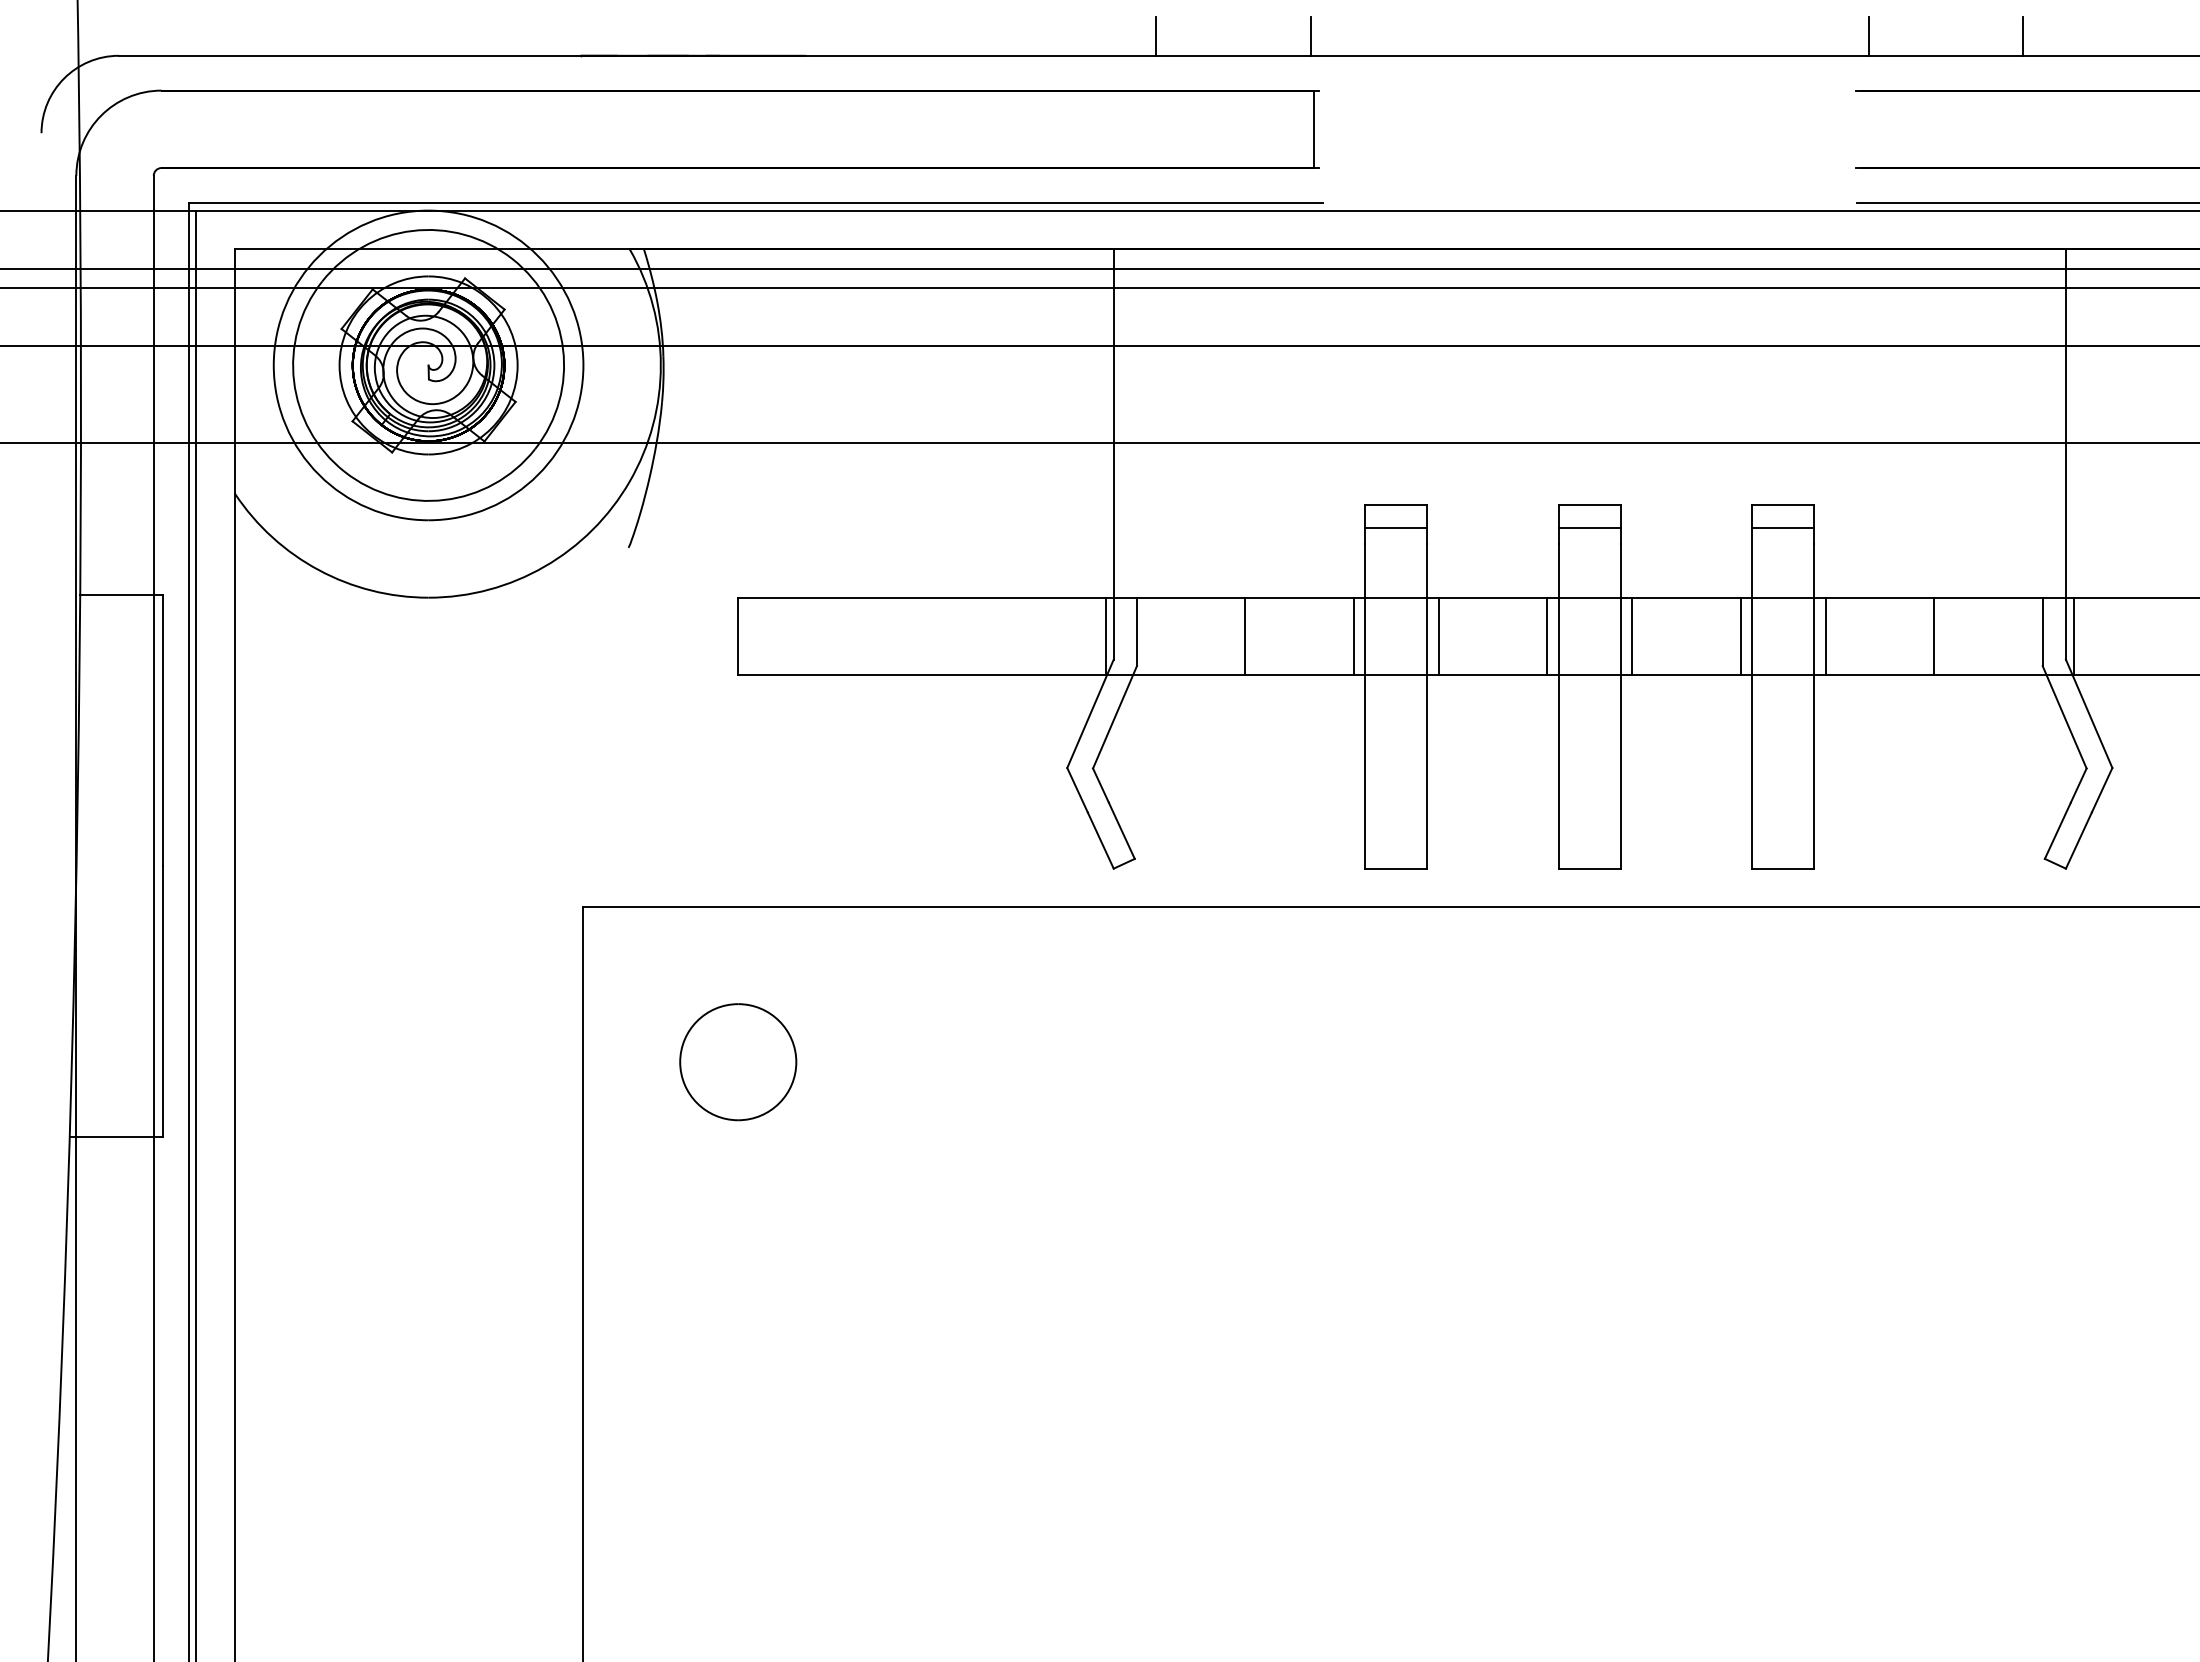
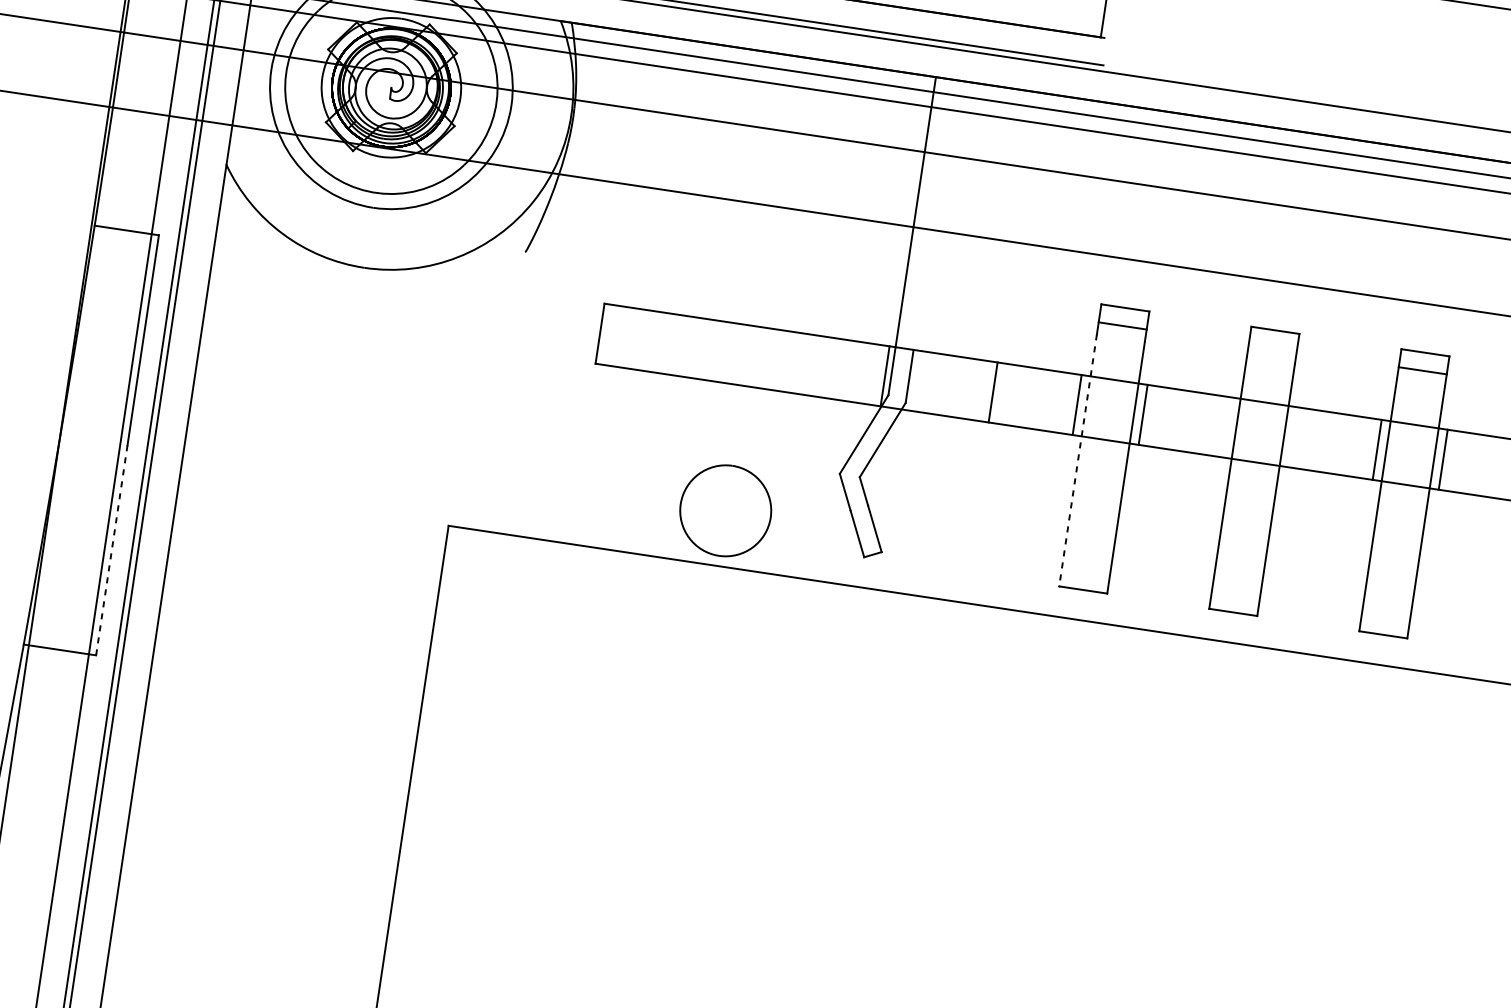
line: (1589, 528) -> (1272, 348), removed
line: (1547, 636) -> (1227, 427), removed
line: (1632, 636) -> (1293, 437), removed
line: (1365, 706) -> (1078, 460), solid -> dashed
line: (163, 1002) -> (112, 550), solid -> dashed
part: (738, 1062) -> (725, 511), moved

